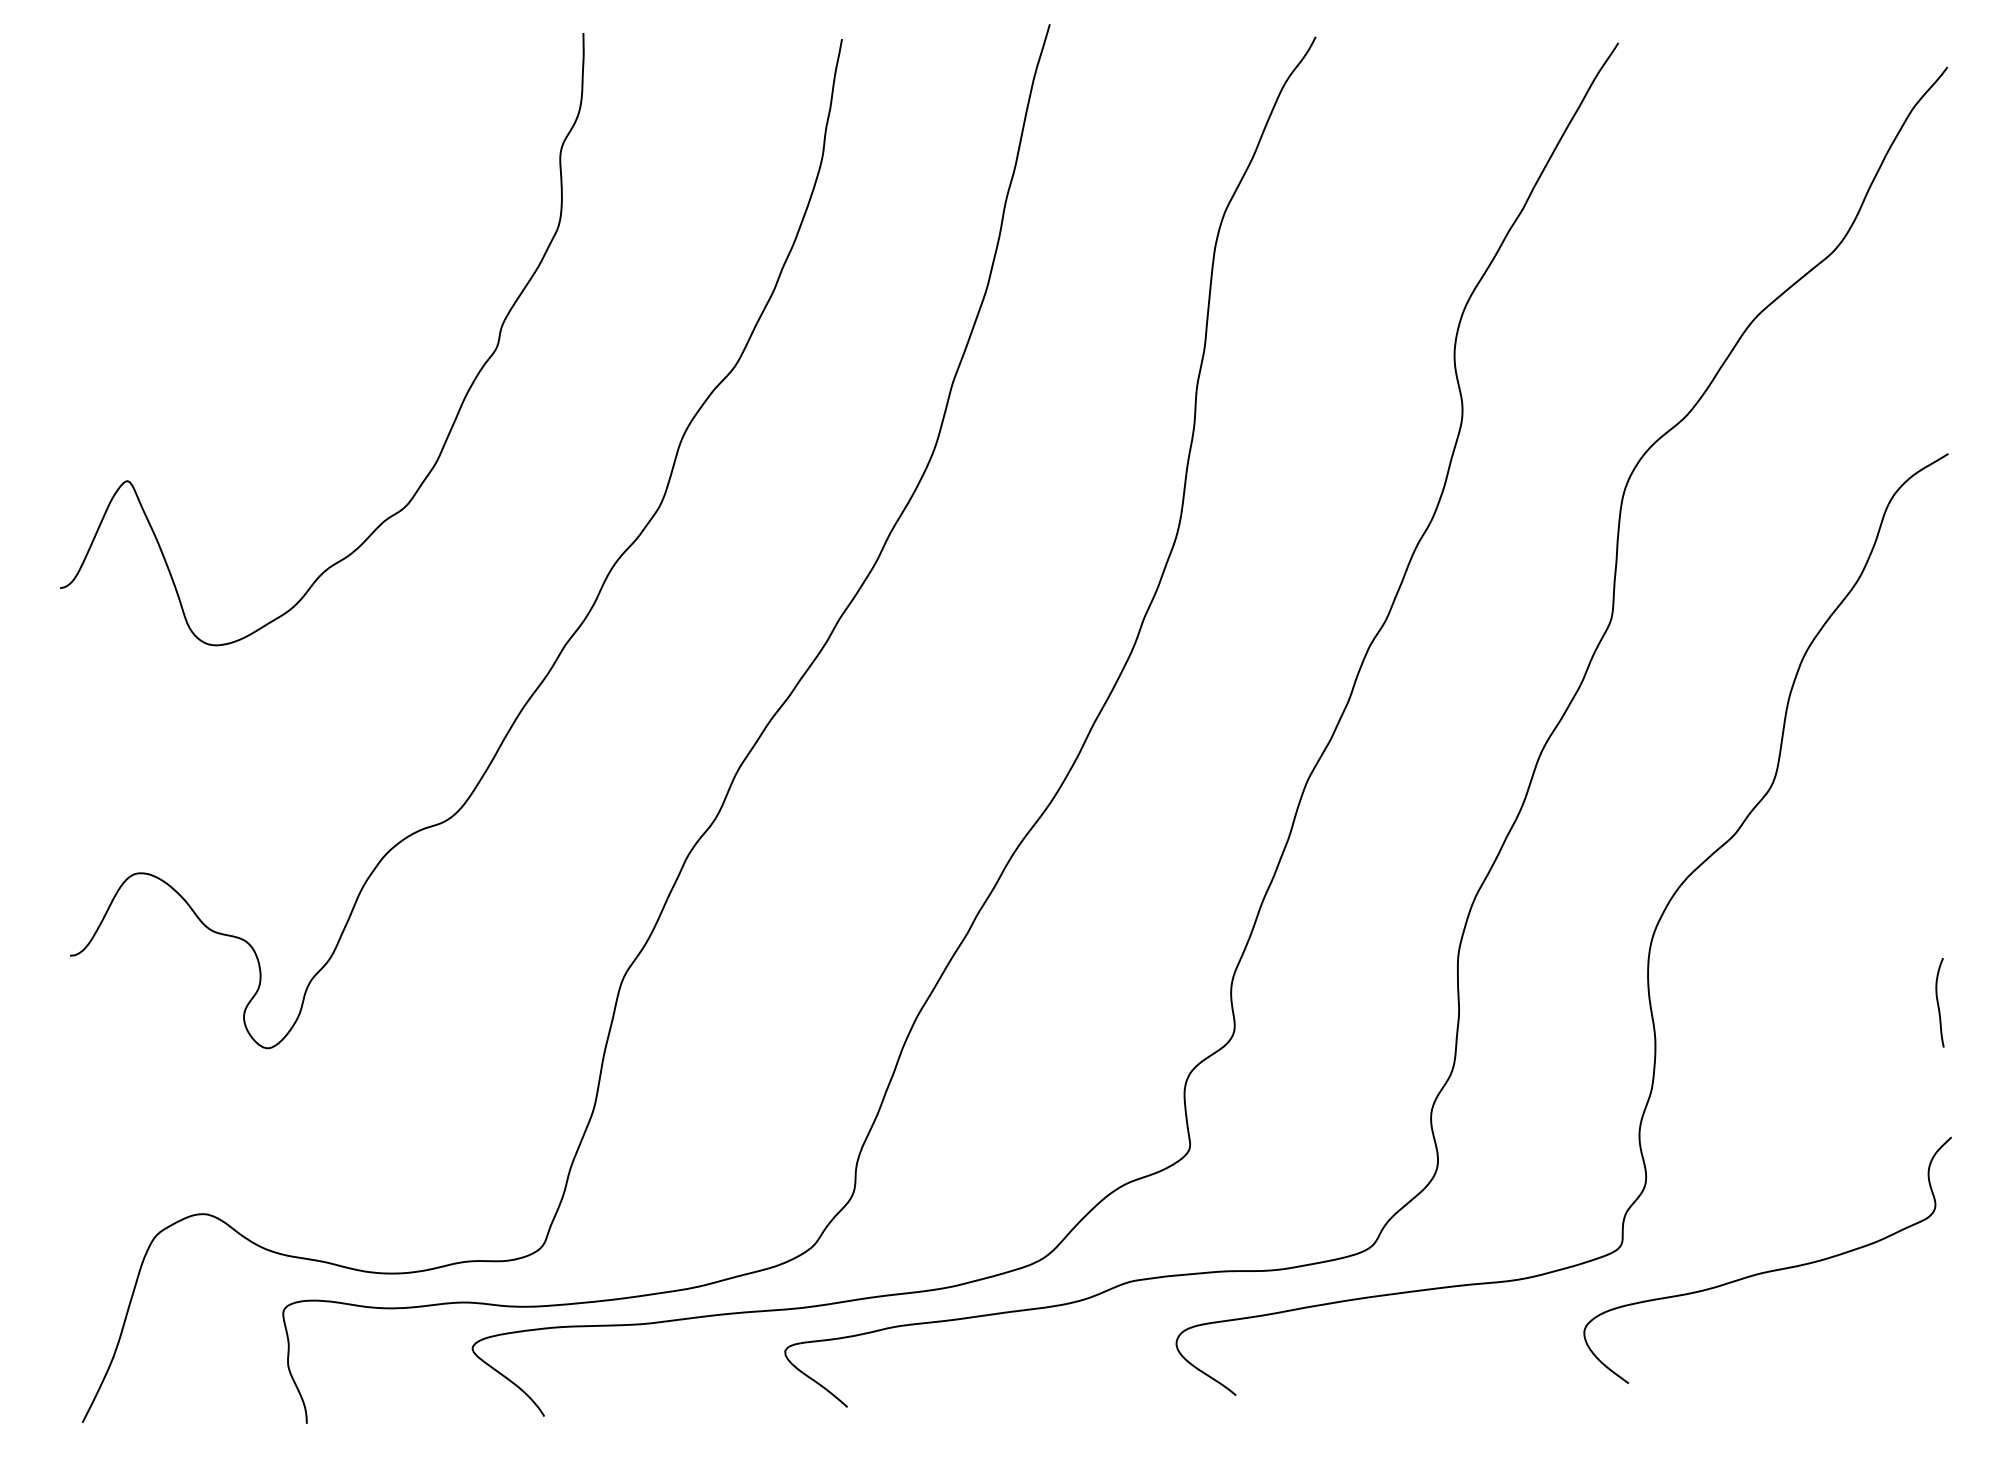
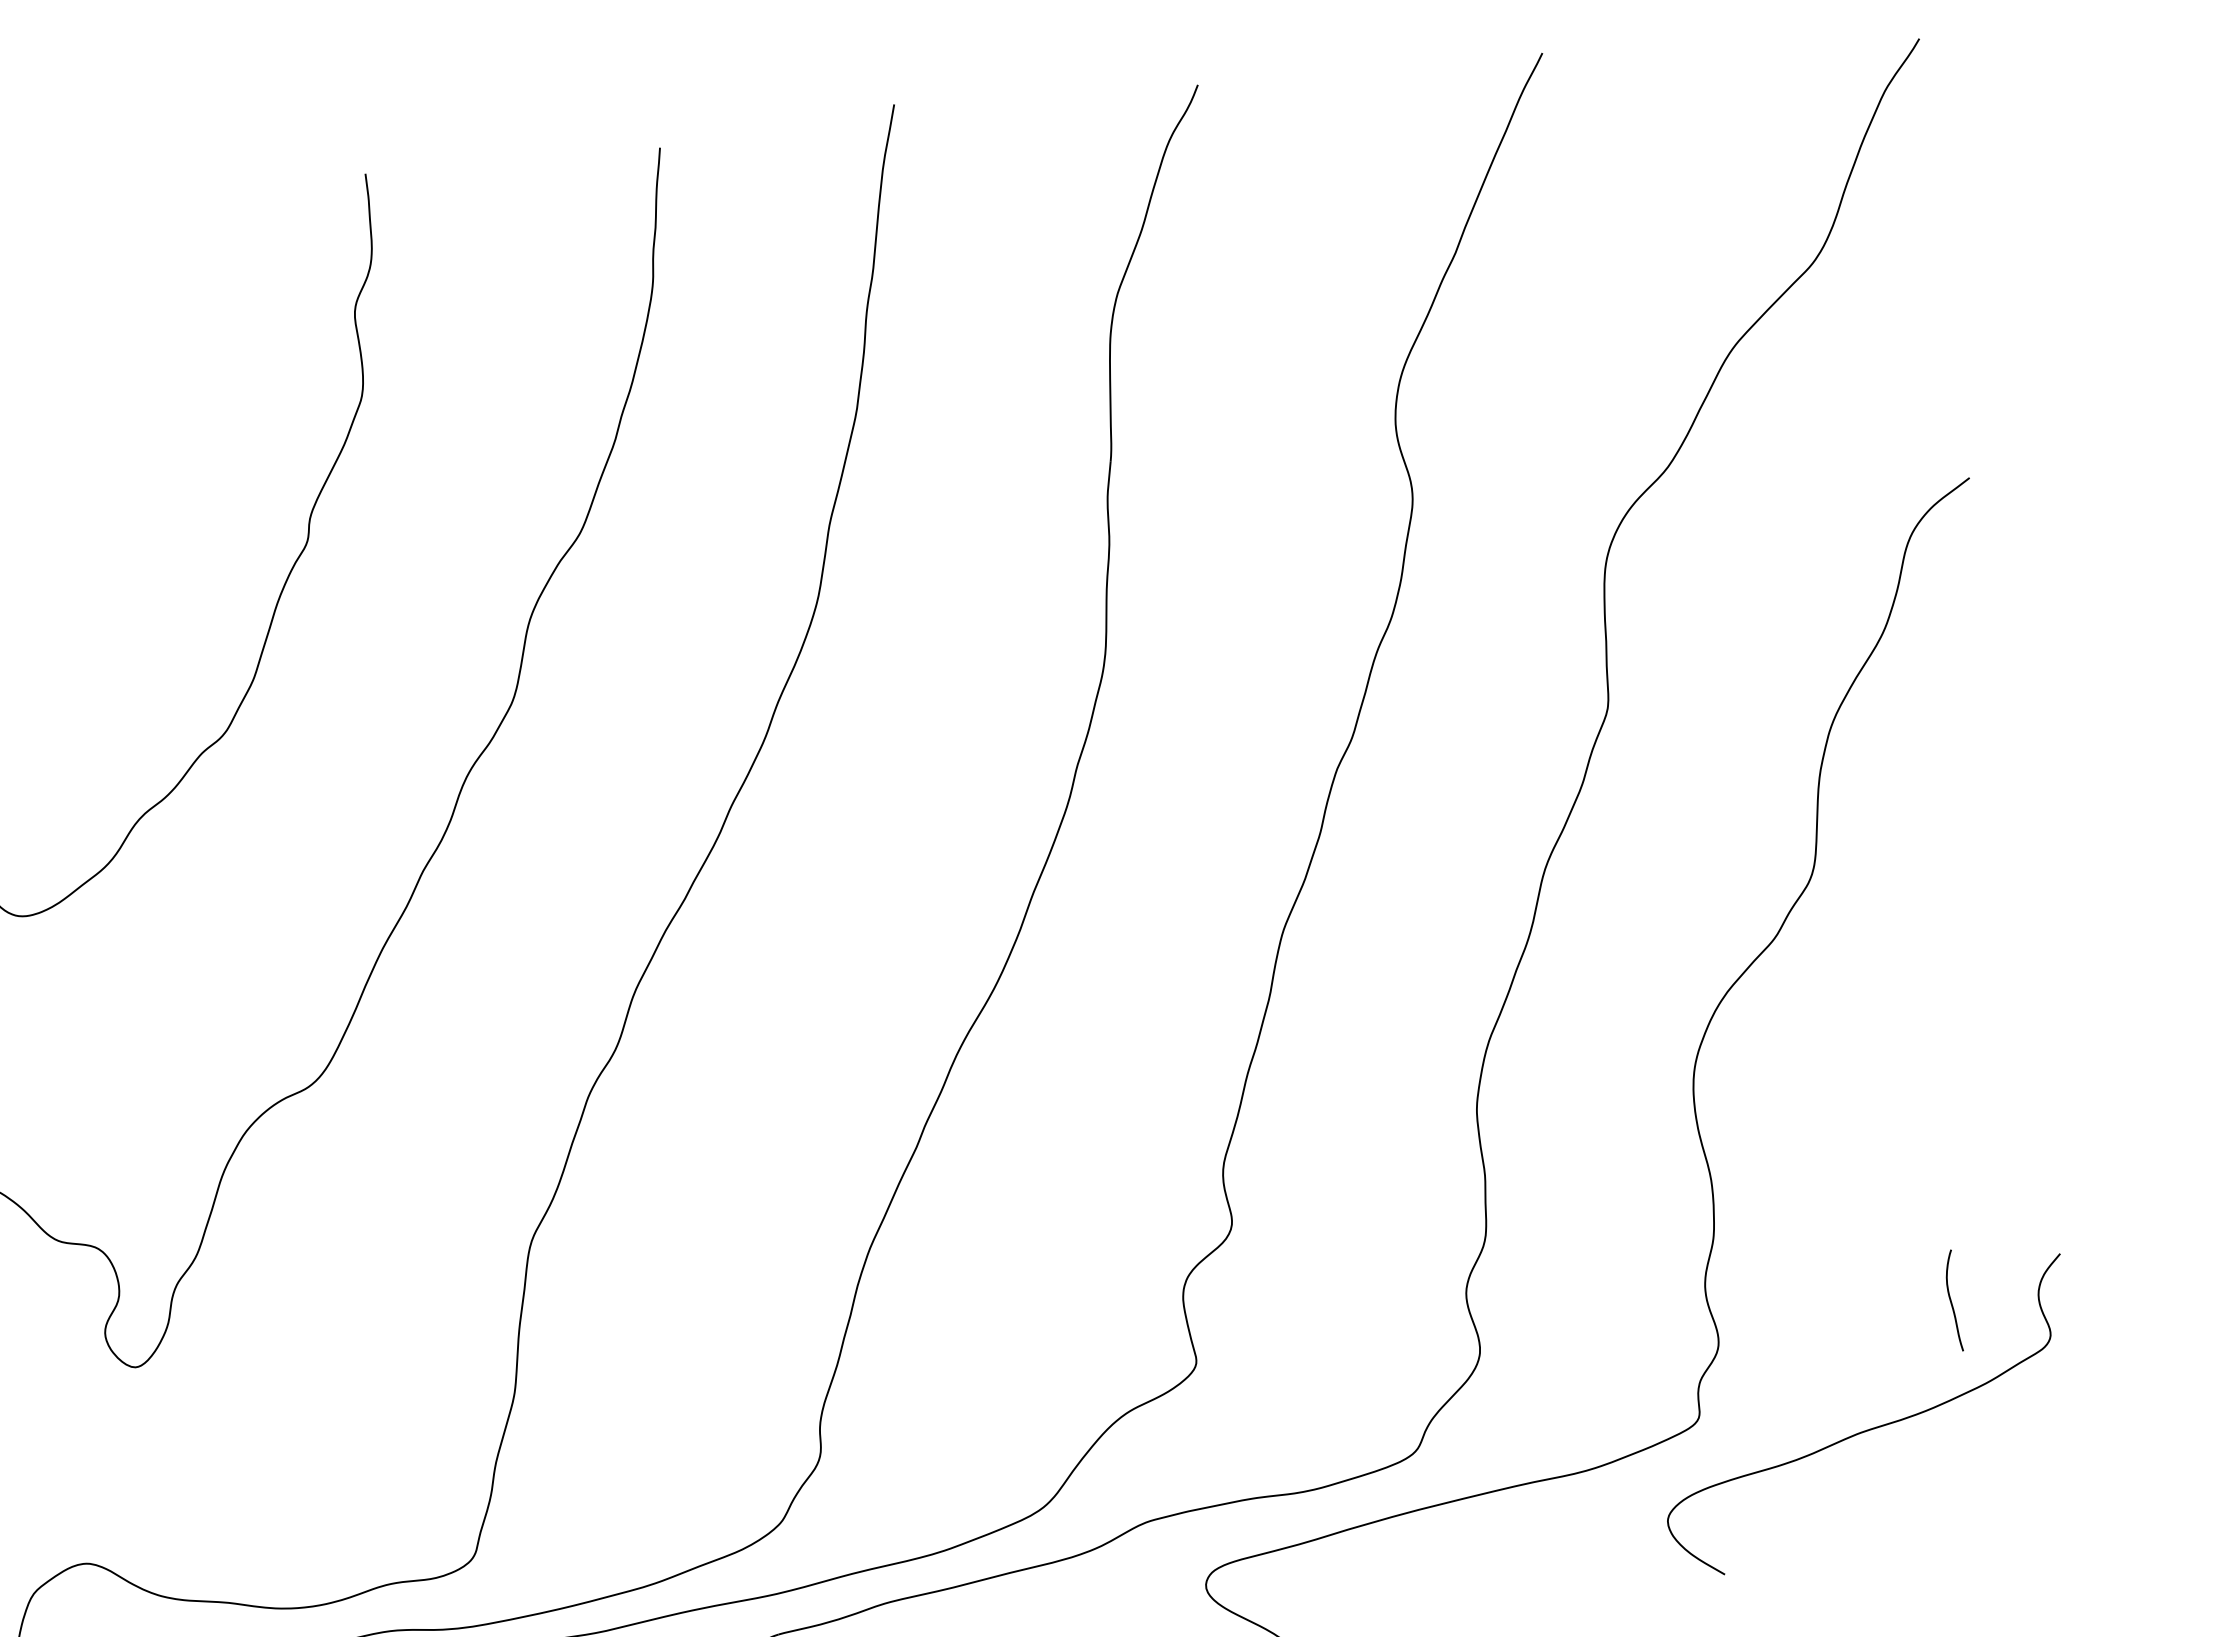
curve: (1938, 1002) -> (1951, 1300), moved

